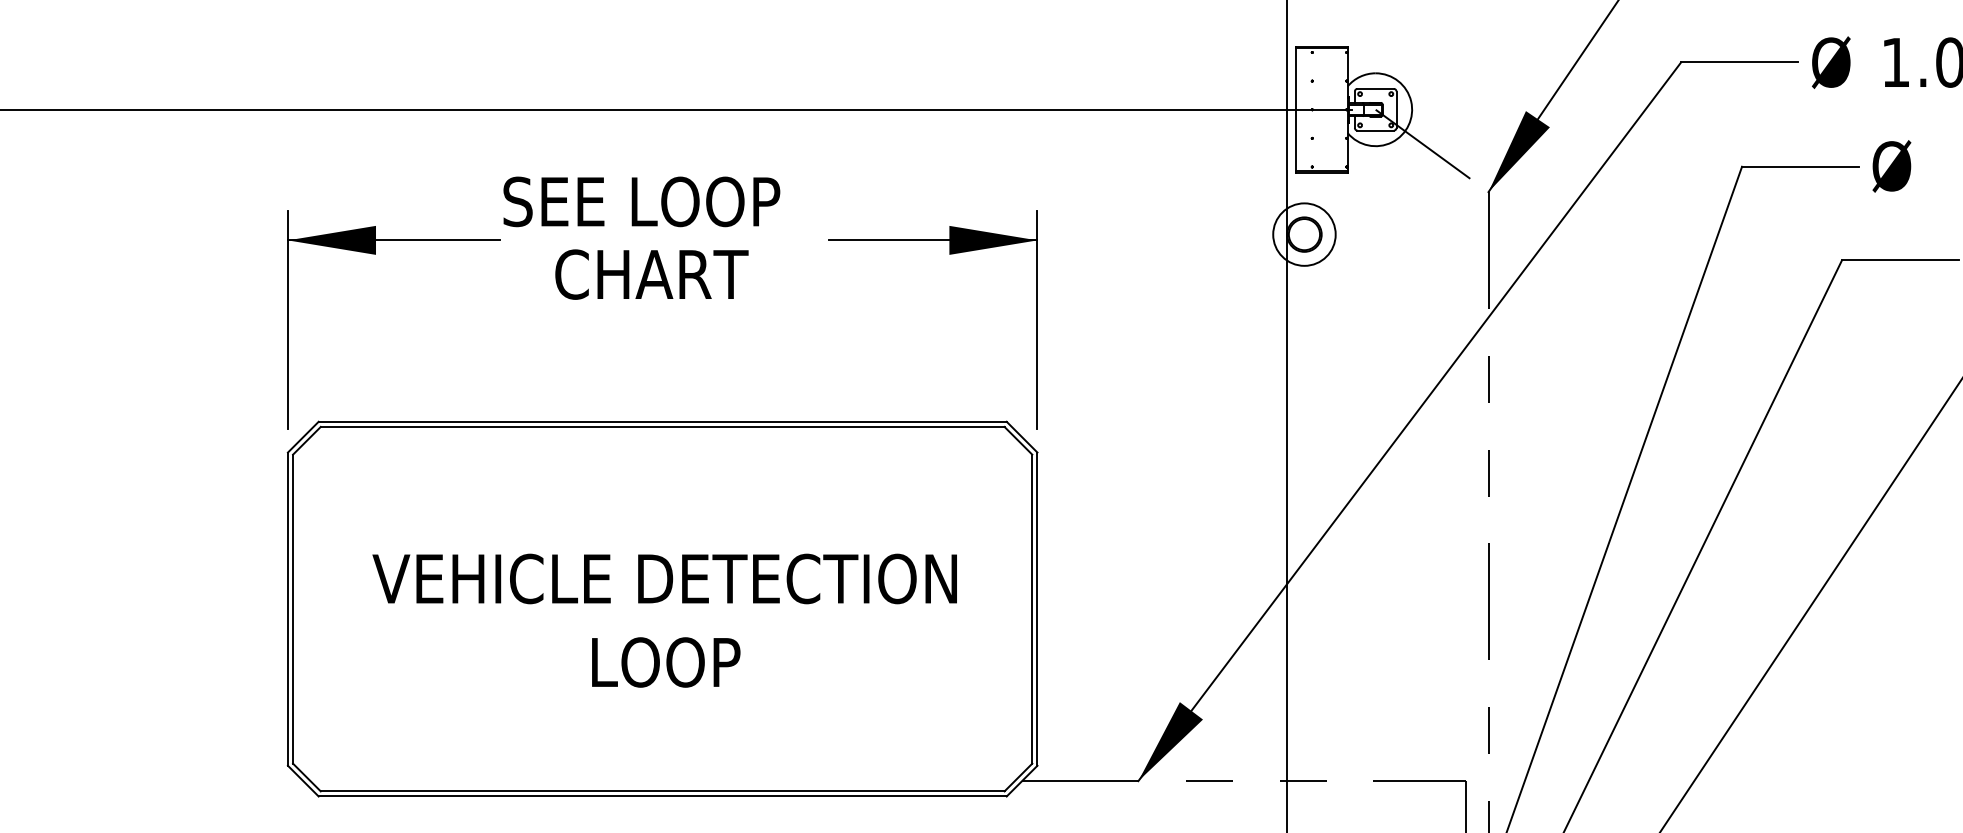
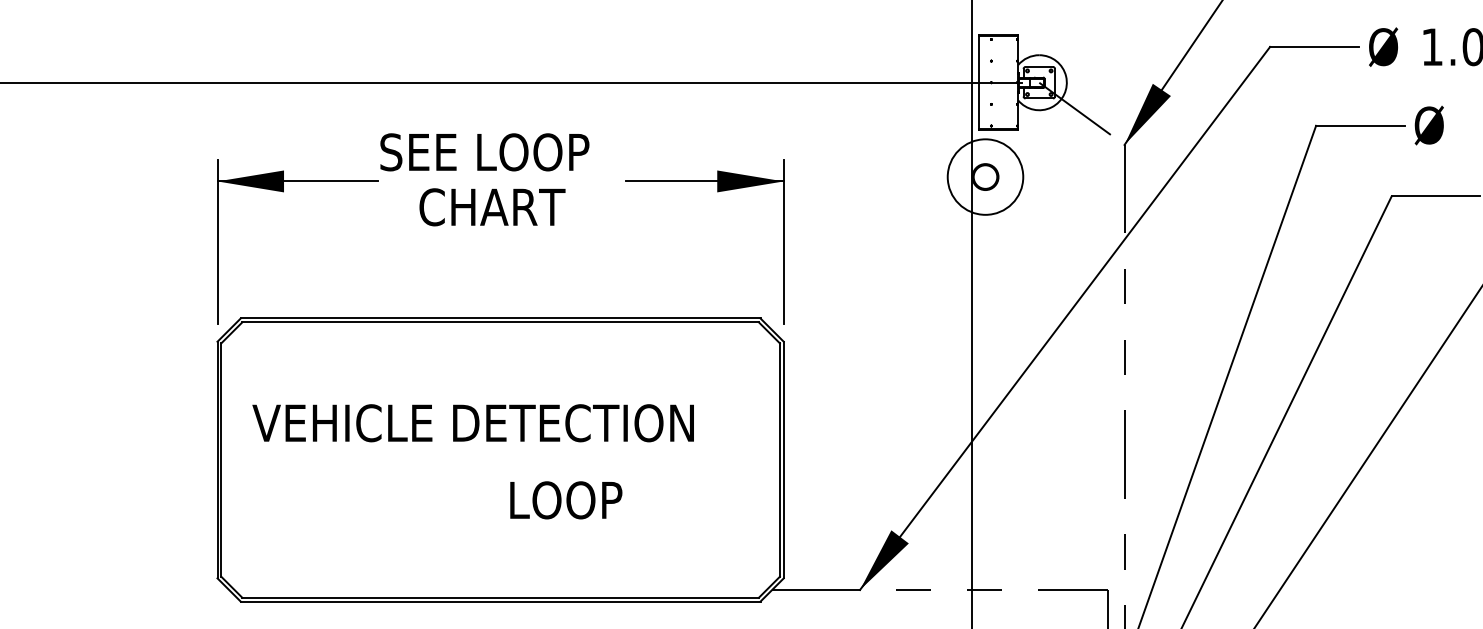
circle: (1304, 233) -> (985, 176), size x1.6
text: (663, 579) -> (472, 423), moved
text: (666, 662) -> (566, 500), moved

